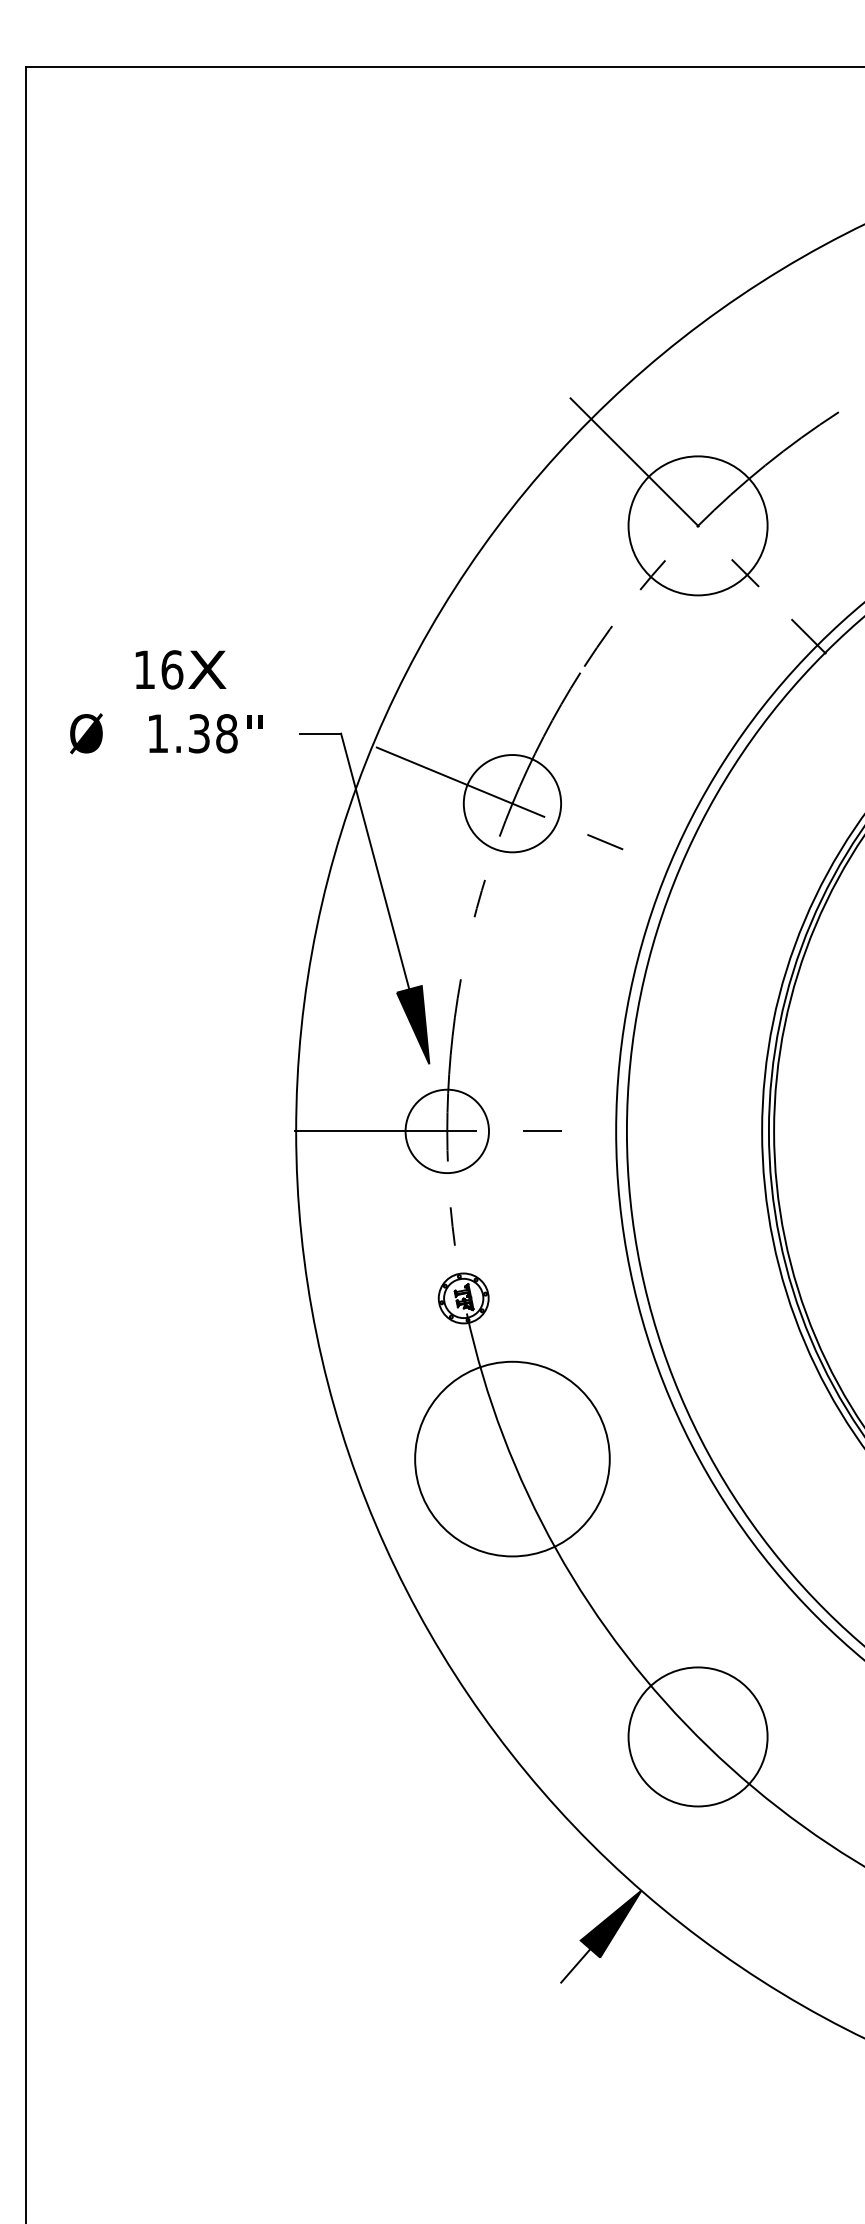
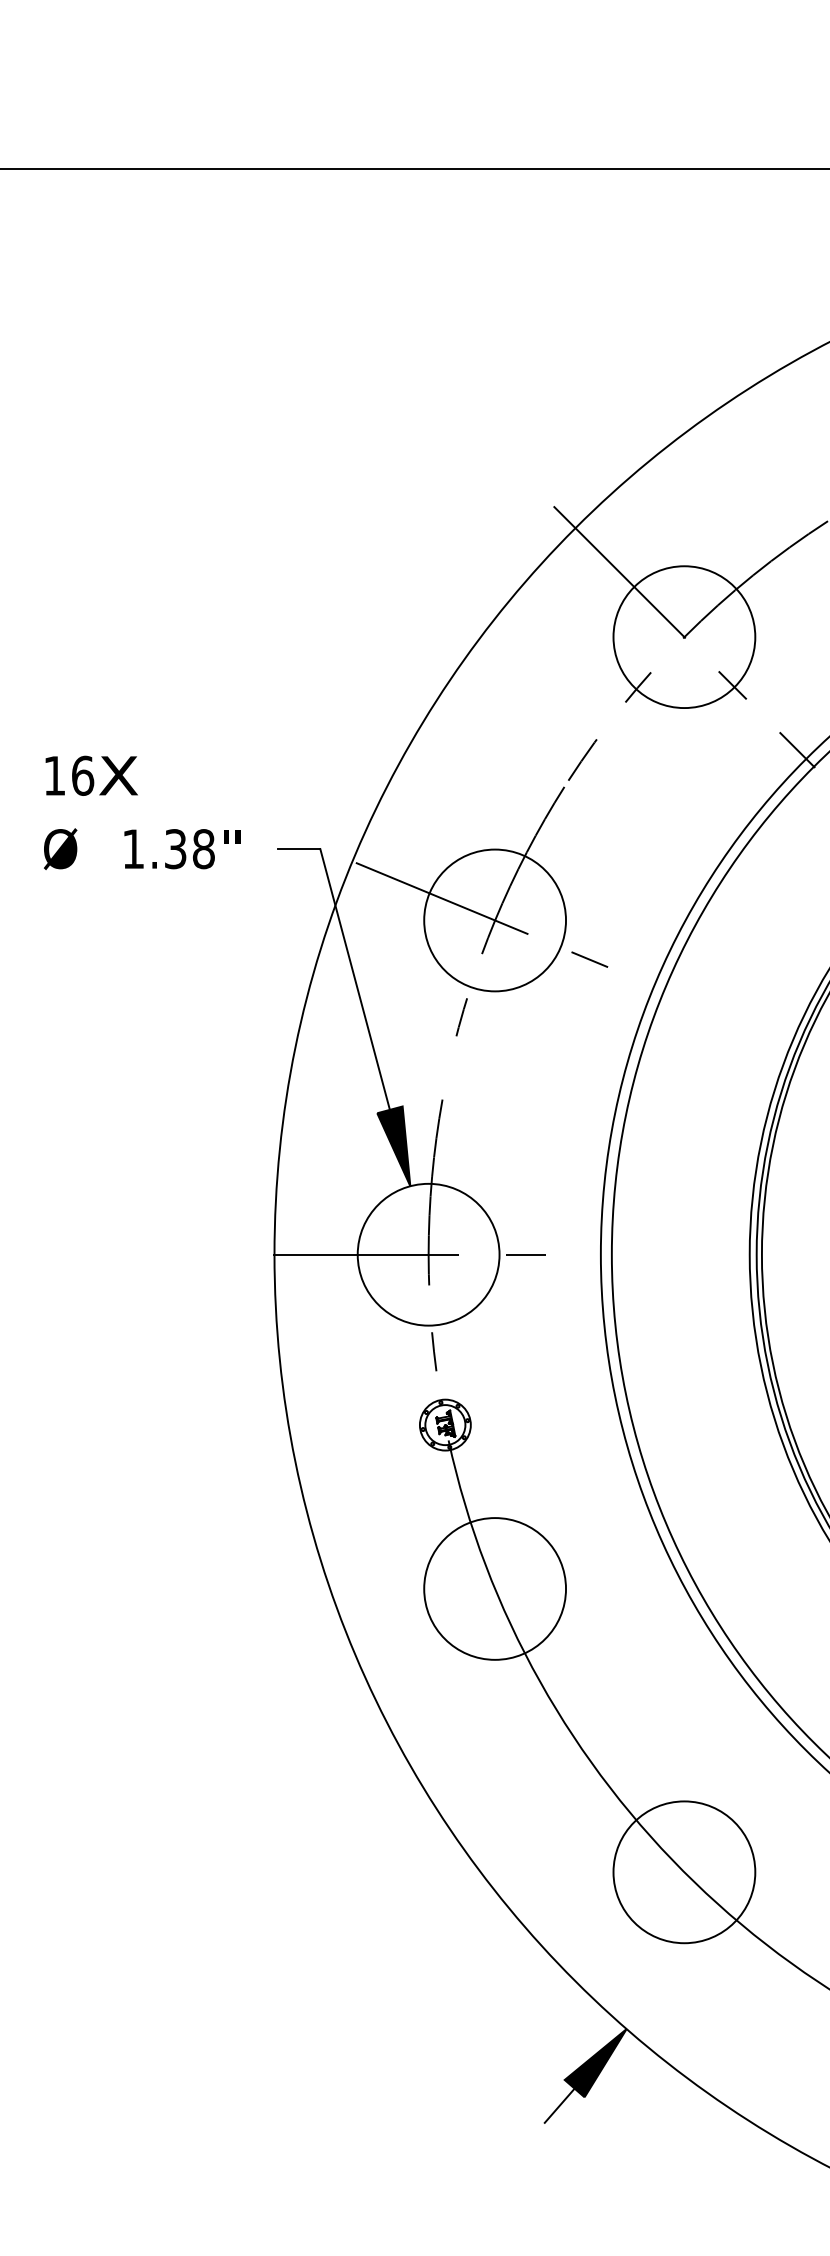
text: (180, 669) -> (91, 775), moved
circle: (511, 803) -> (494, 920), size x1.43
circle: (446, 1130) -> (427, 1253), size x1.67
circle: (511, 1458) -> (494, 1588), size x0.71

